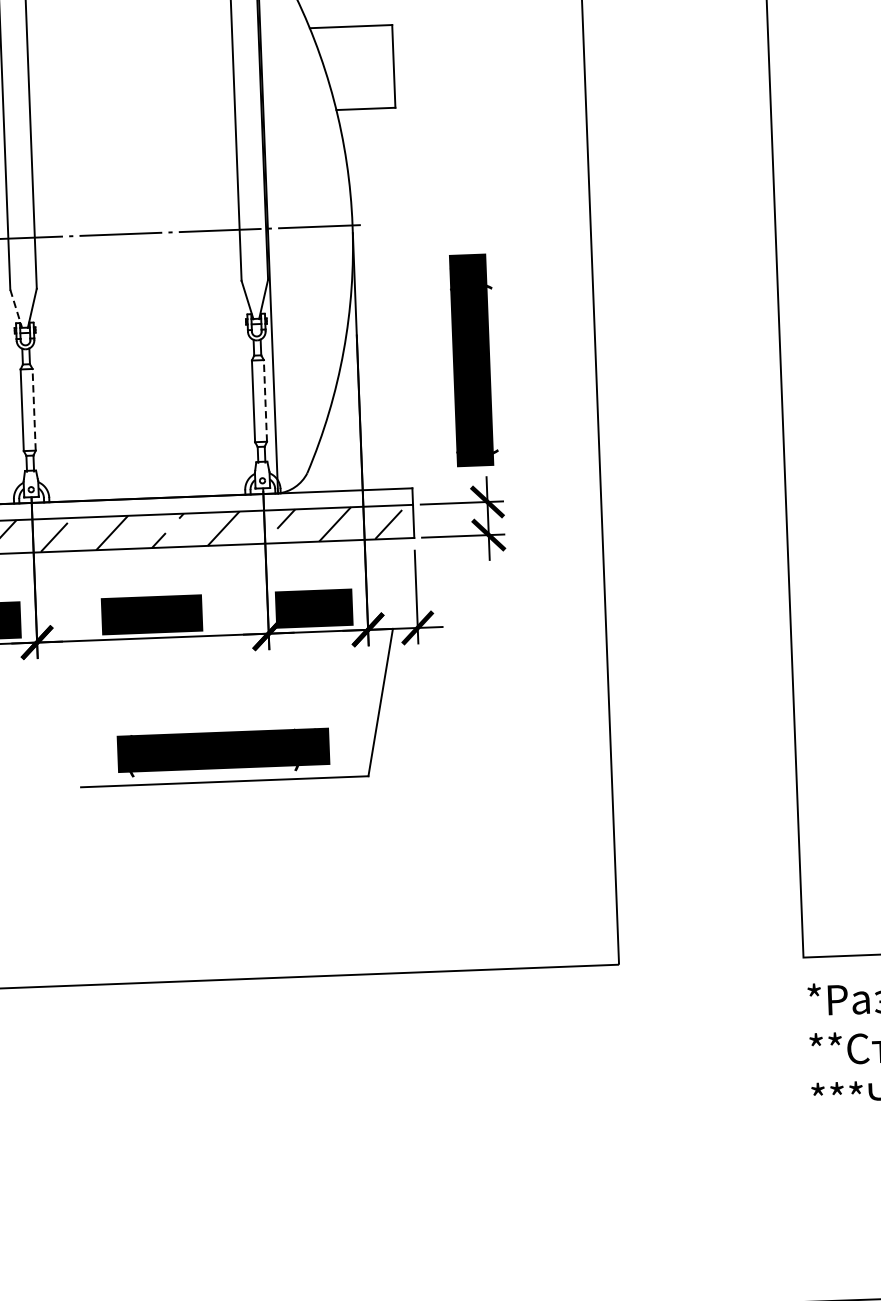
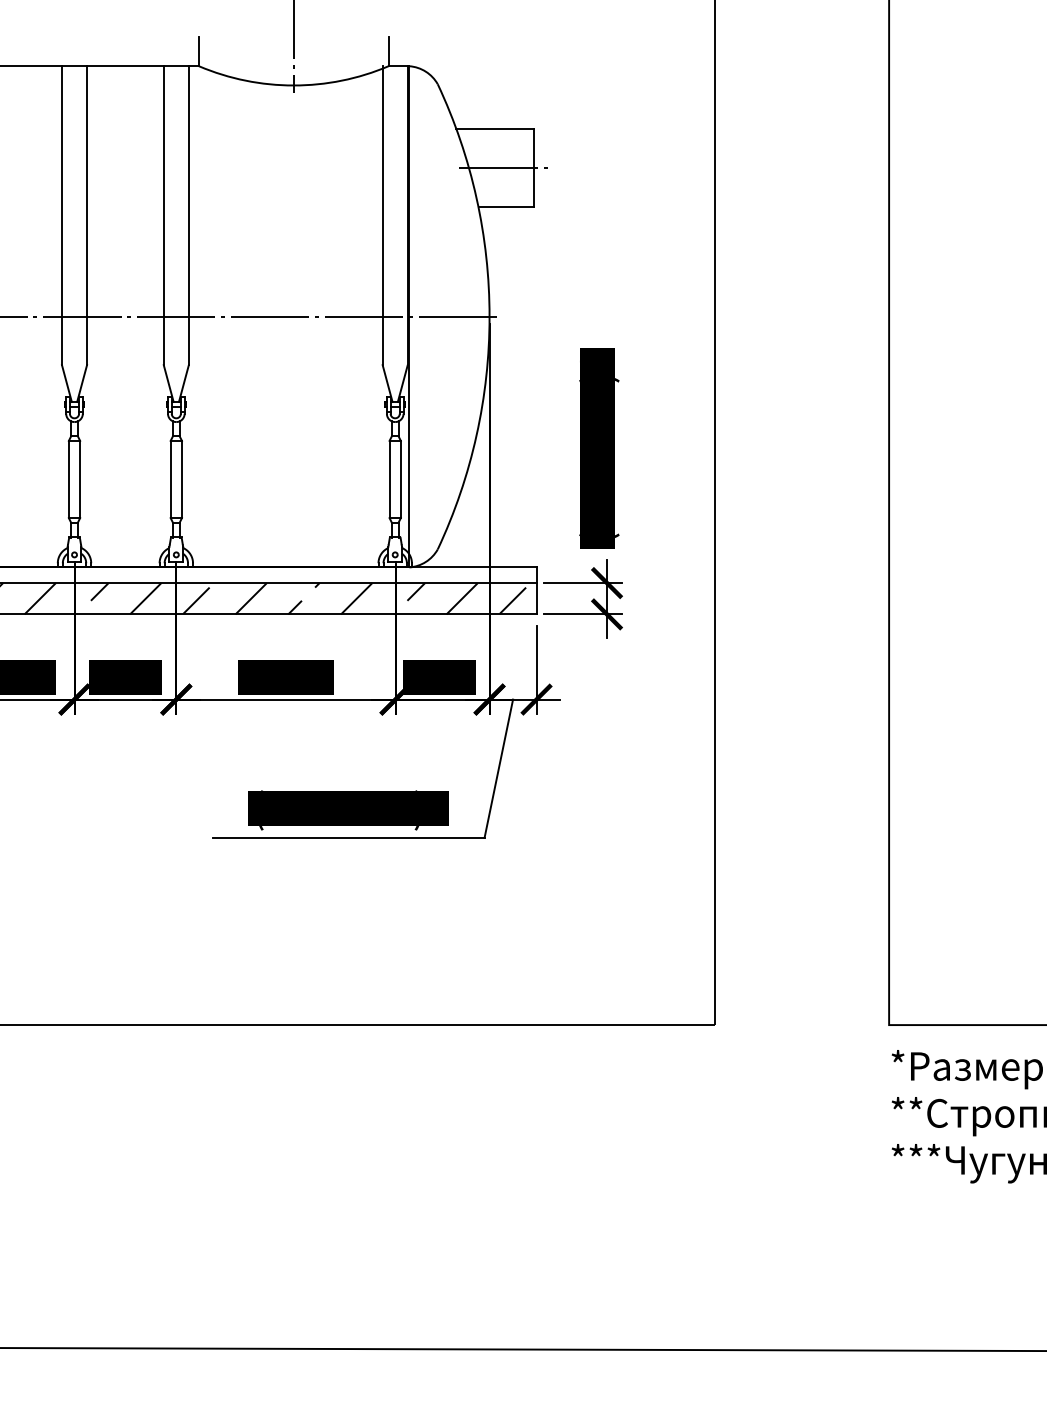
line: (361, 68) -> (503, 168), added
line: (16, 309) -> (168, 384), dashed -> solid
line: (265, 400) -> (400, 479), dashed -> solid
line: (33, 409) -> (181, 479), dashed -> solid

